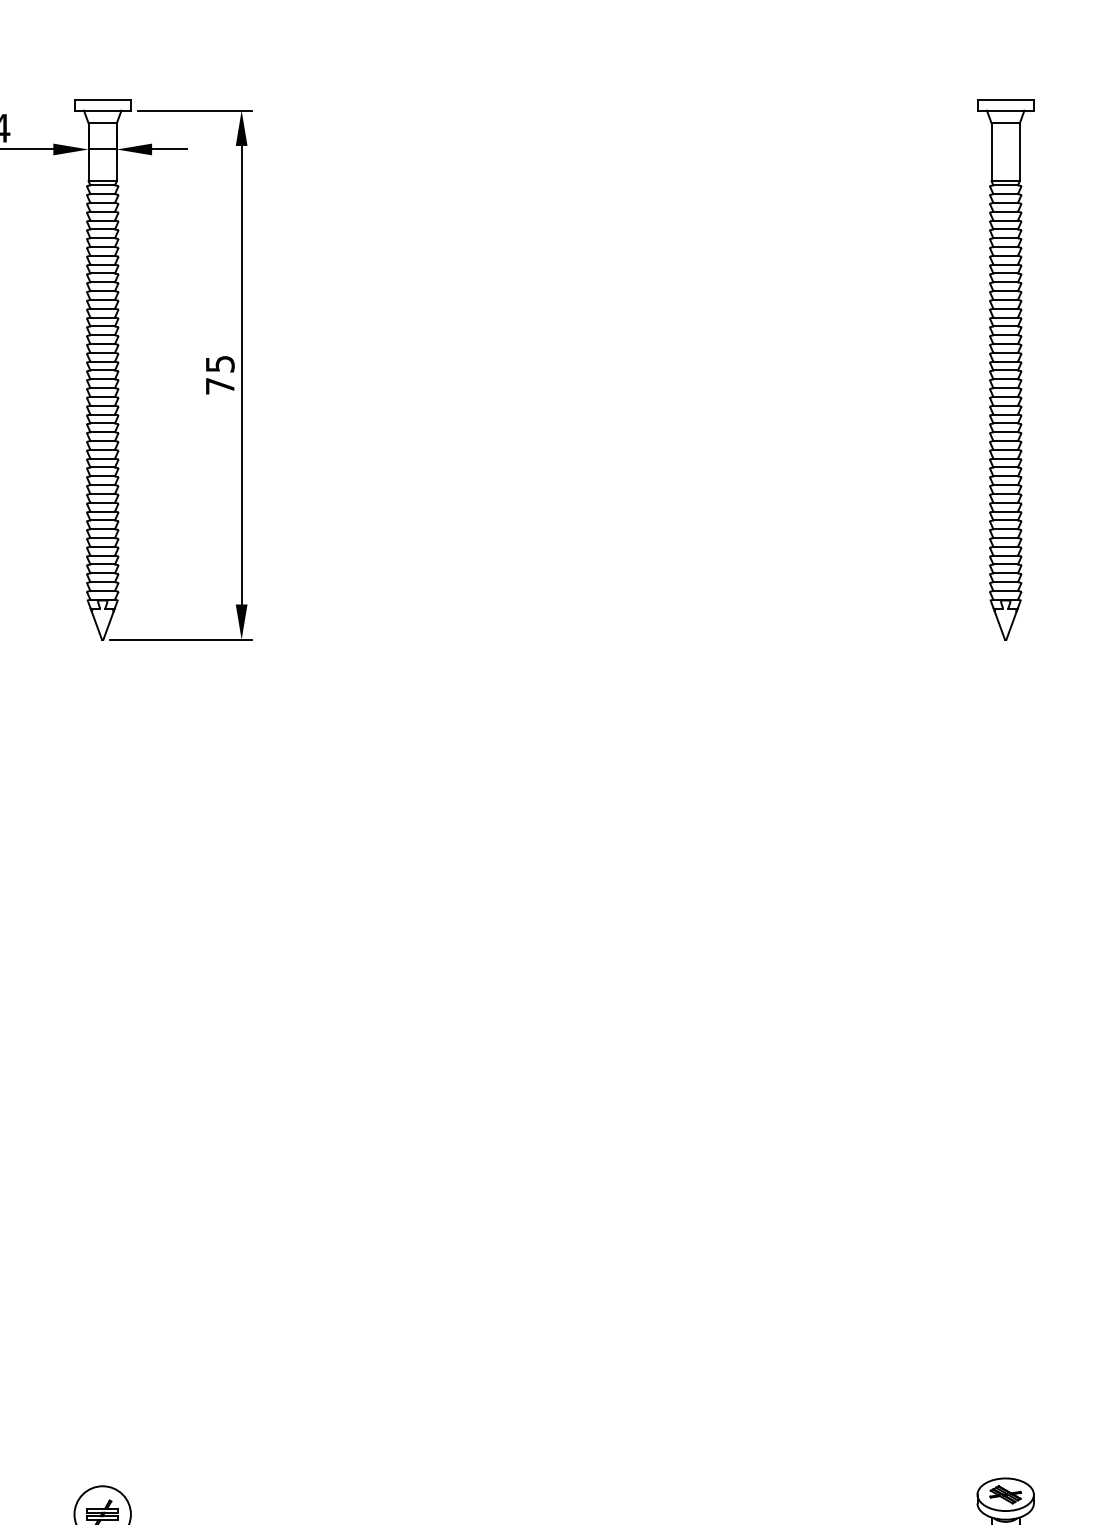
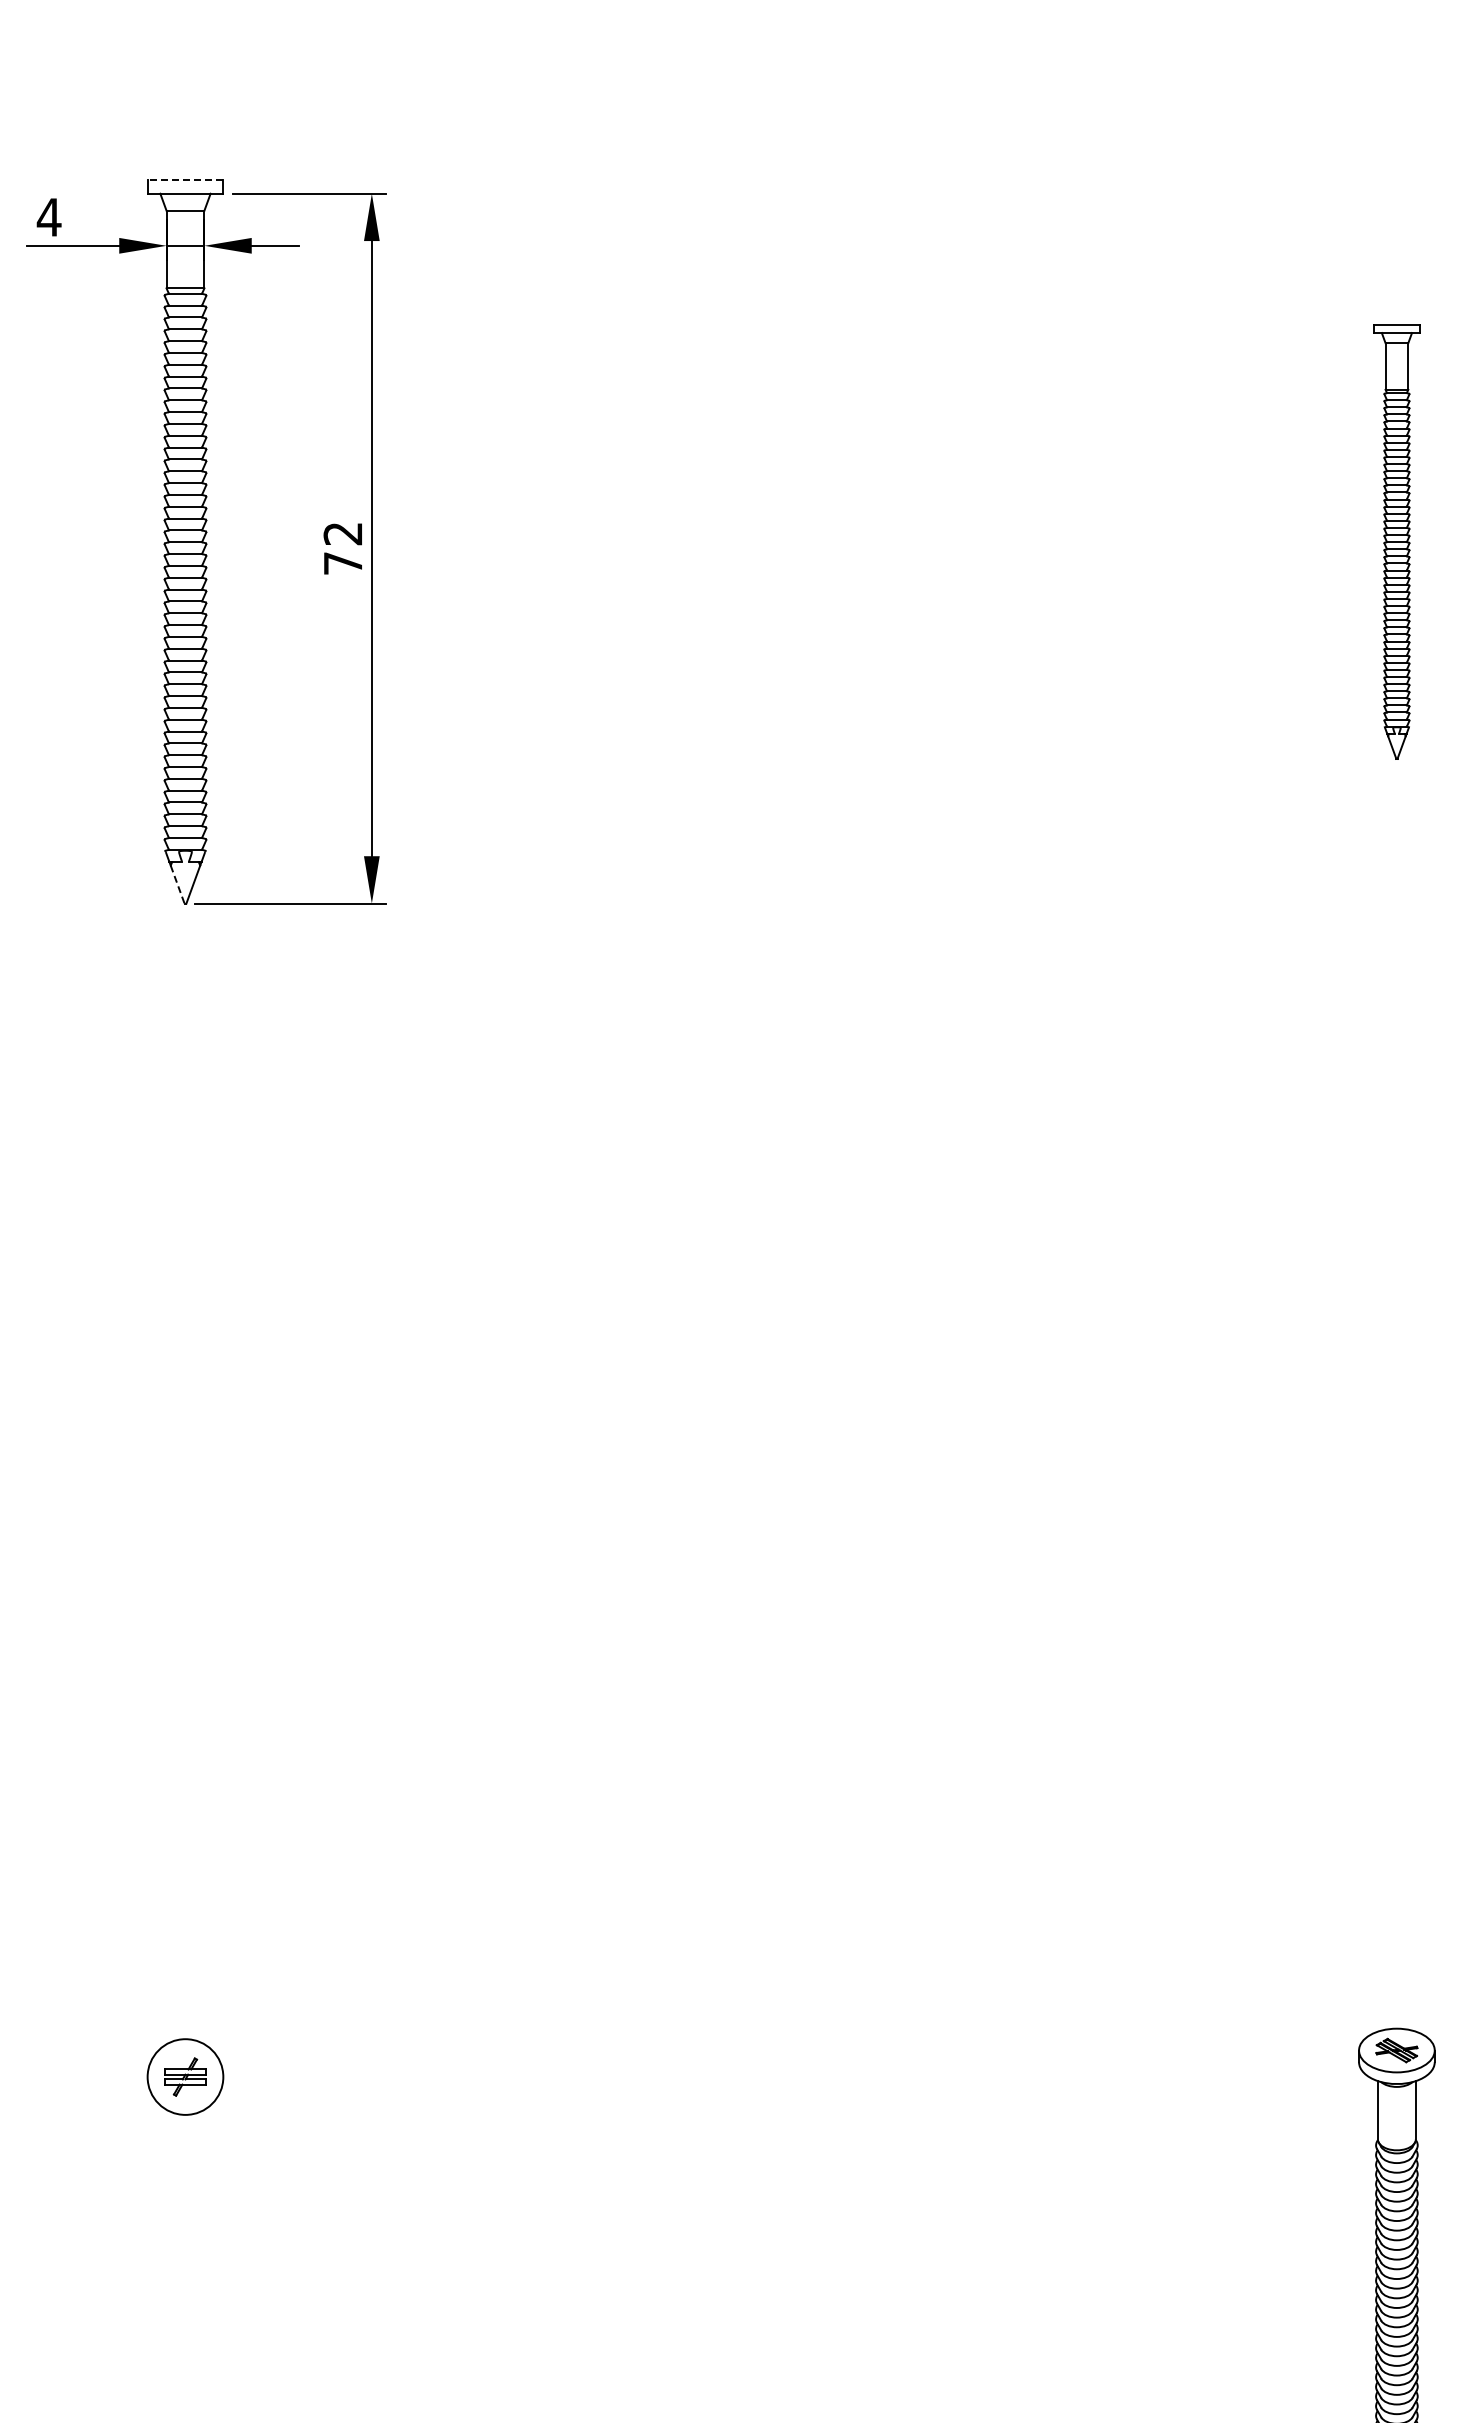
line: (102, 100) -> (185, 179), solid -> dashed
text: (219, 364) -> (342, 534), 75 -> 72
part: (1005, 369) -> (1396, 541), size x0.6
line: (96, 626) -> (177, 885), solid -> dashed

